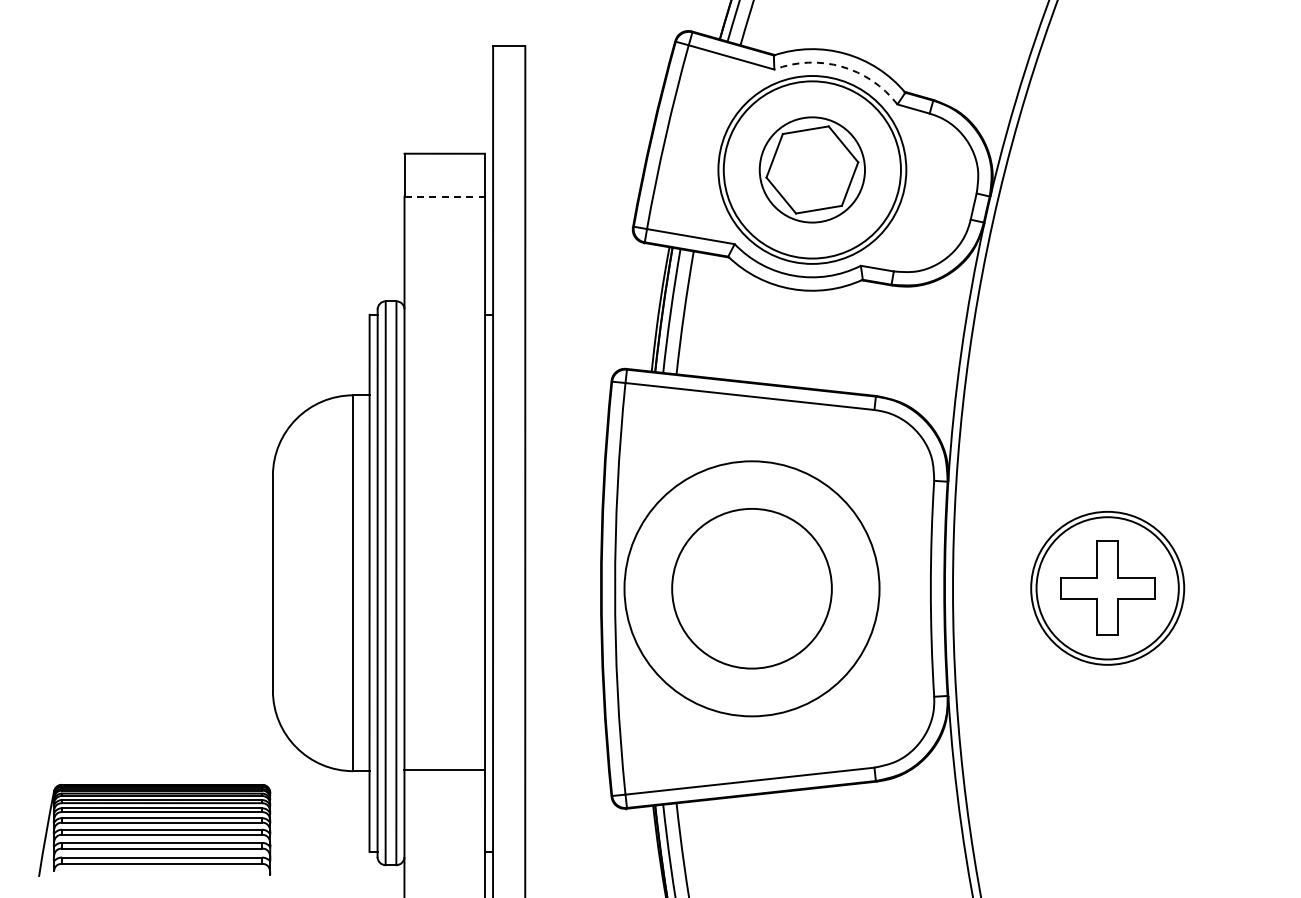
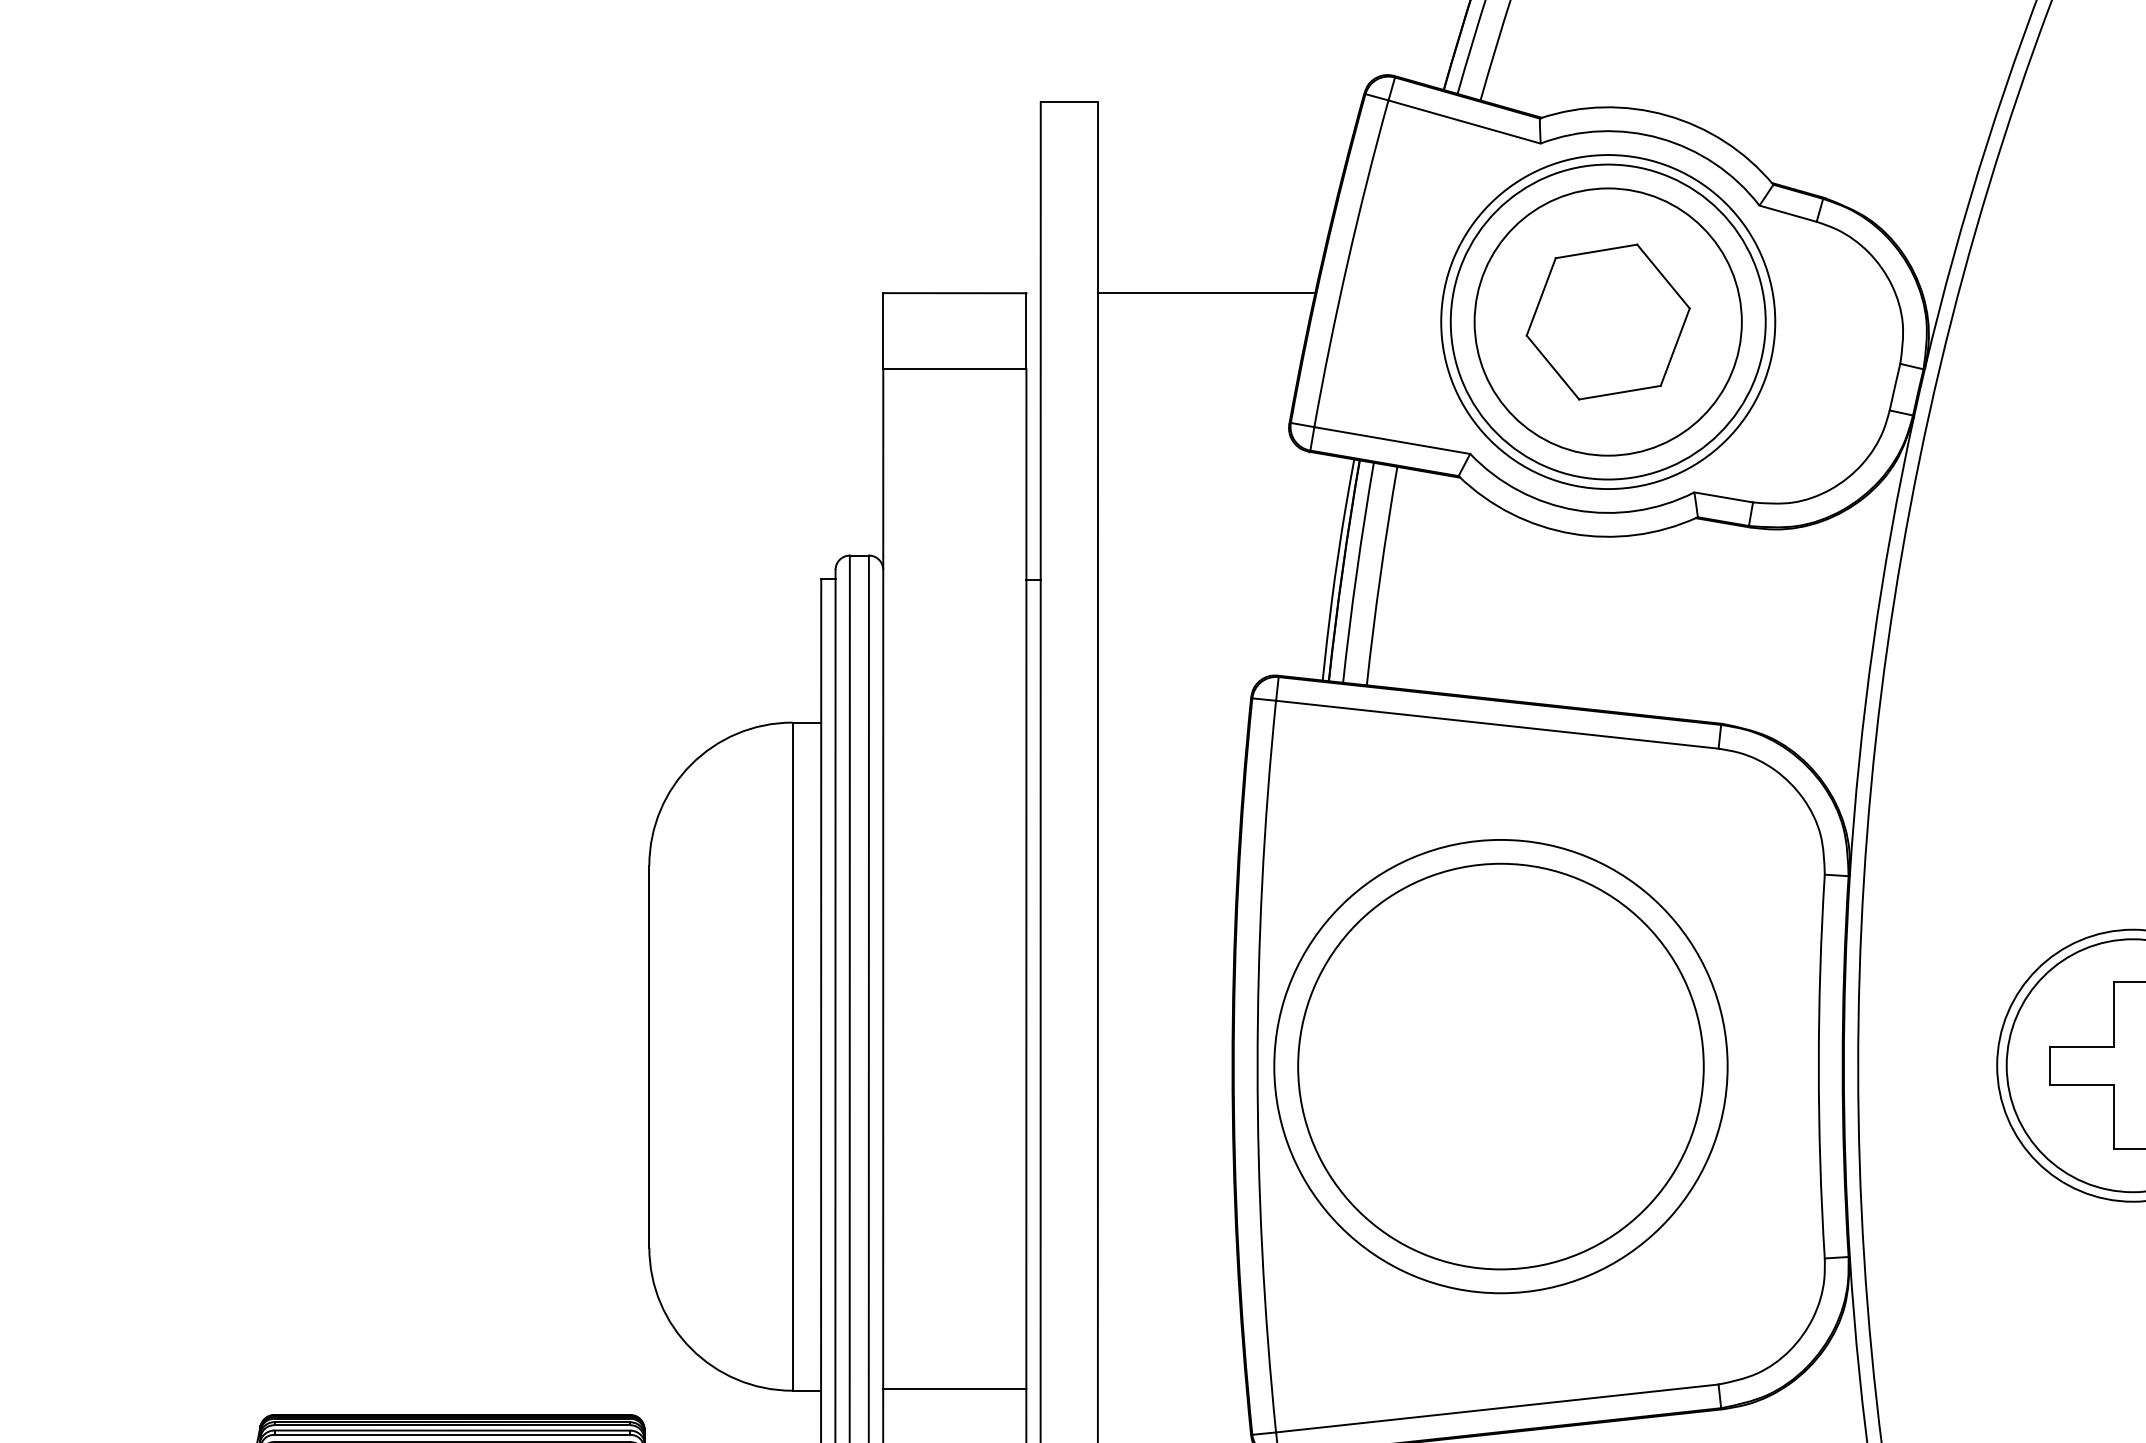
arc: (841, 66) -> (1660, 138), dashed -> solid
line: (586, 153) -> (1206, 292), added
circle: (812, 169) -> (1608, 321), size x1.43
line: (445, 196) -> (956, 369), dashed -> solid
circle: (751, 588) -> (1500, 1065), size x1.43

